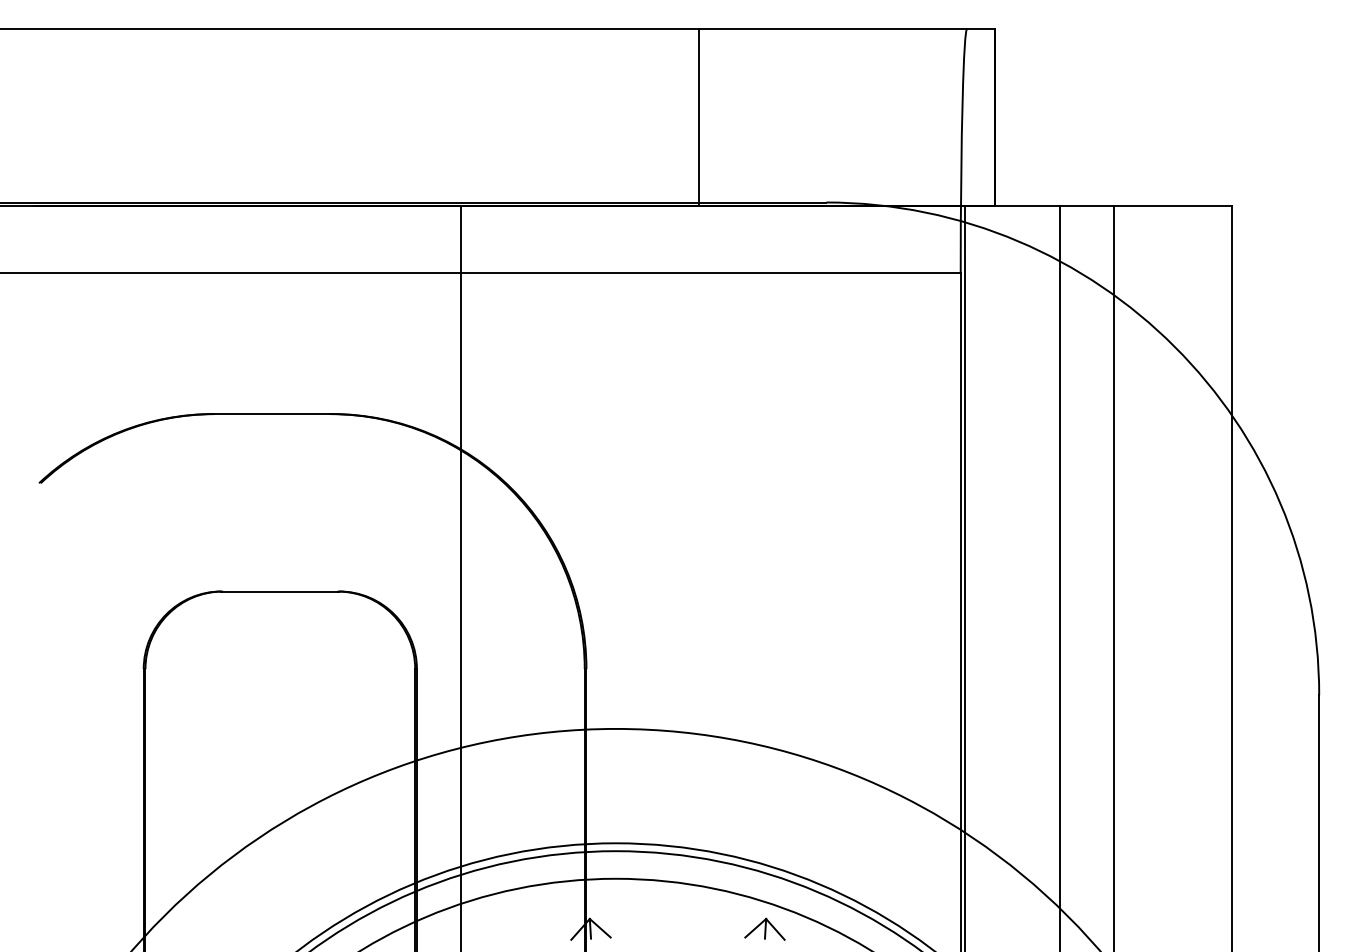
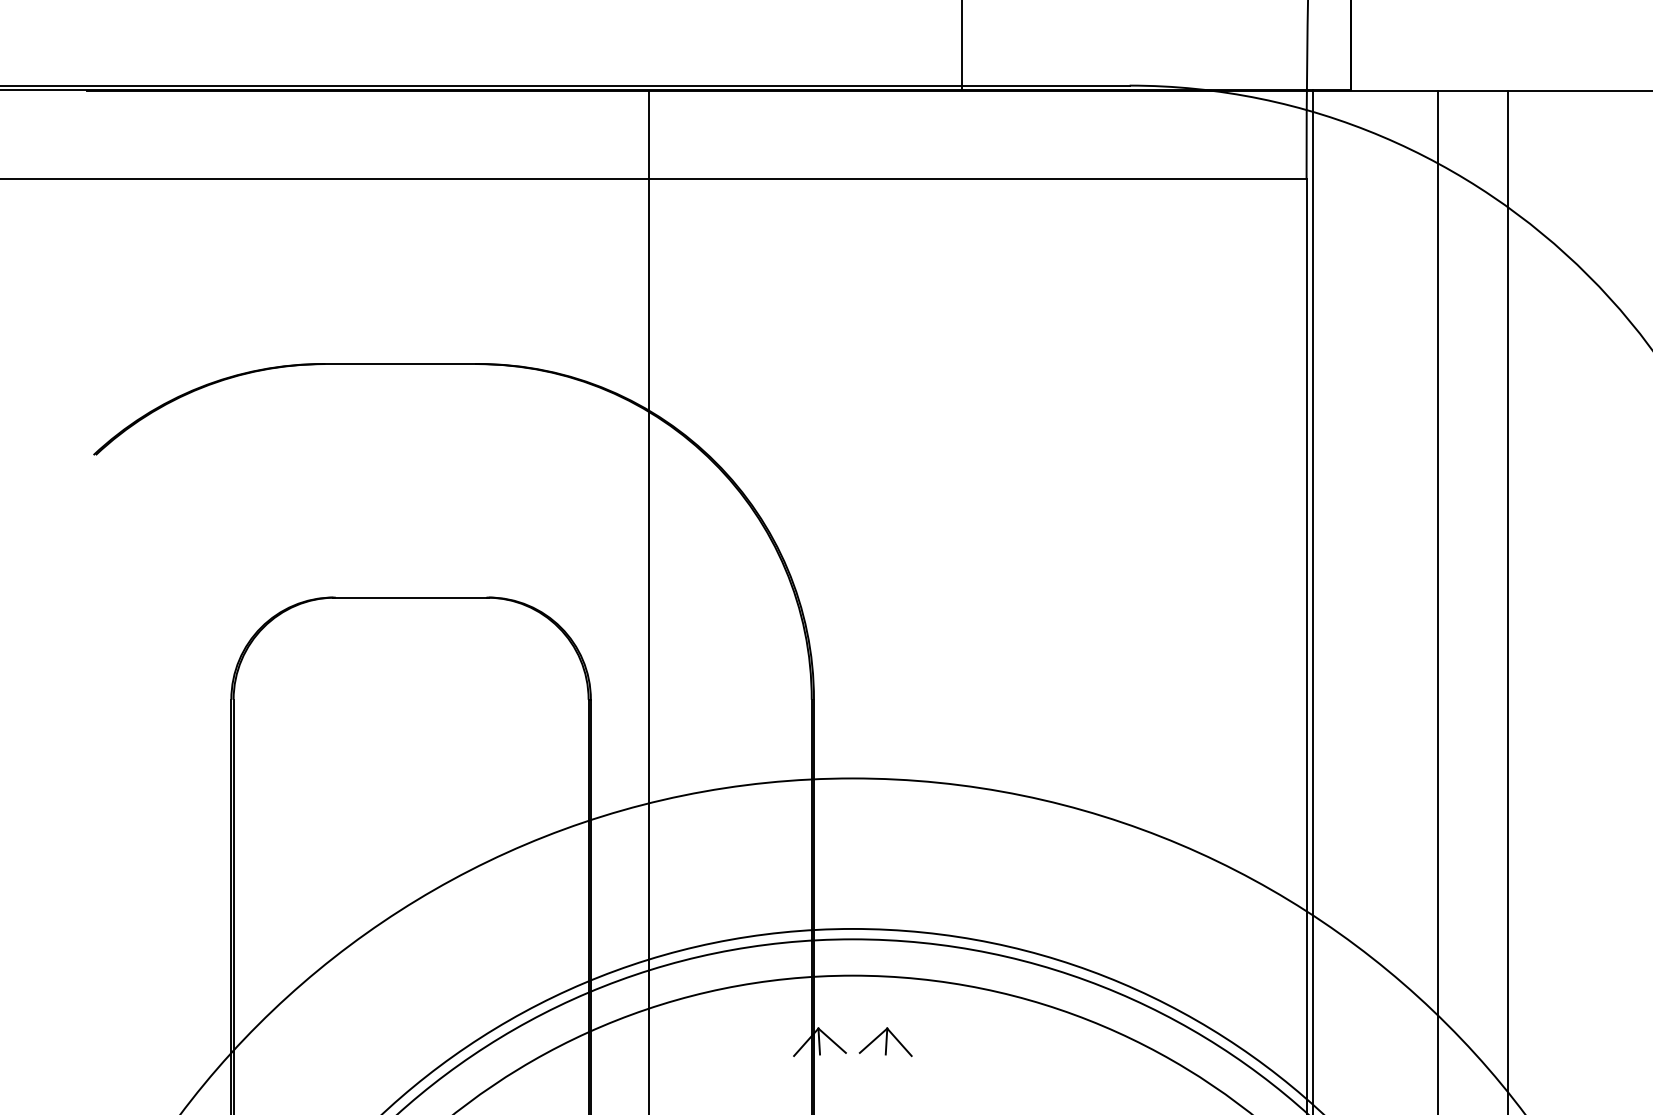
part: (764, 928) -> (885, 1041), moved

